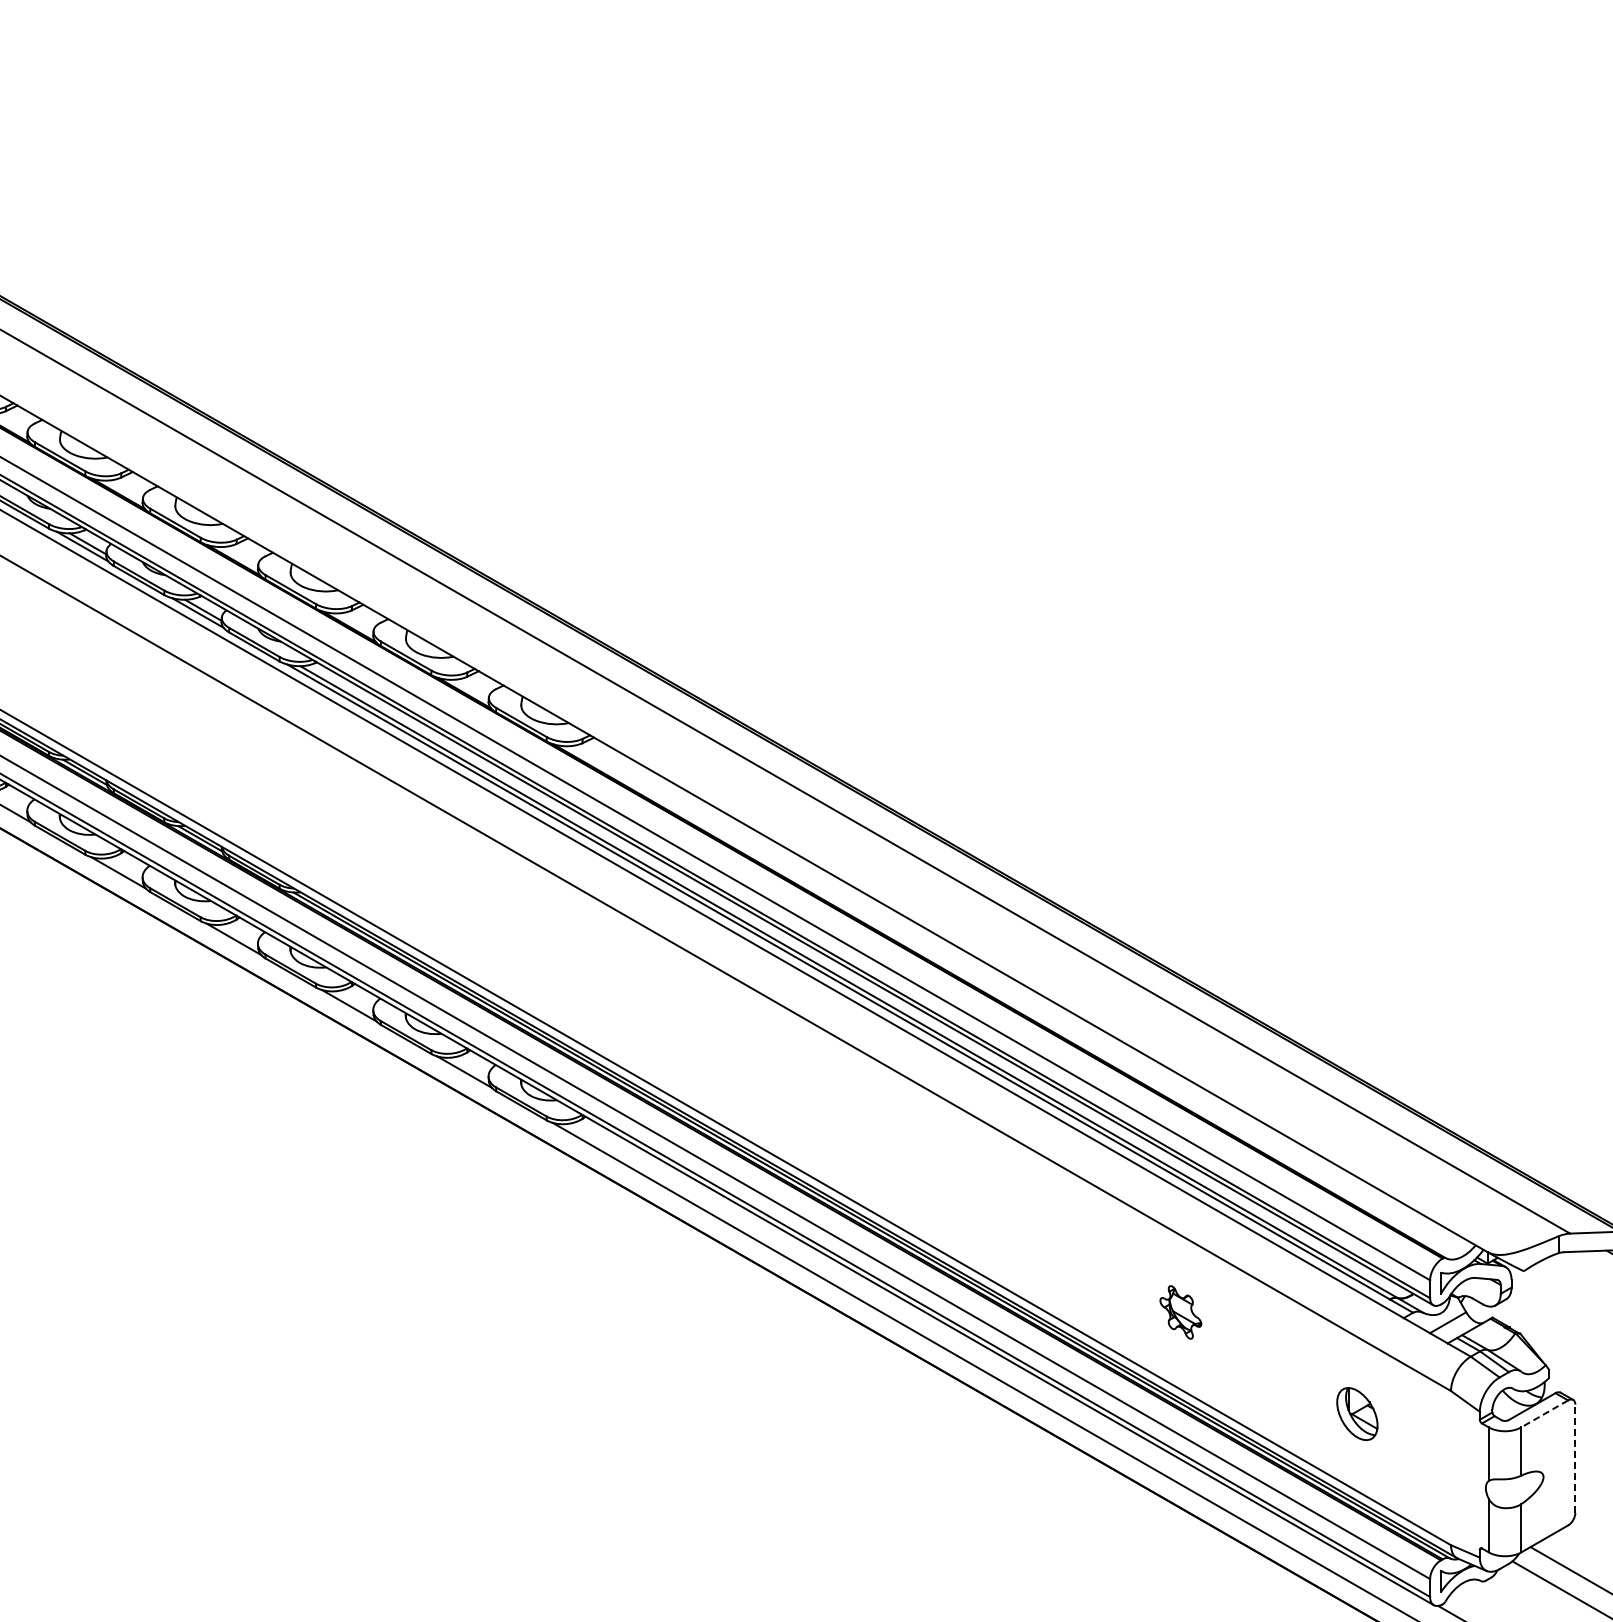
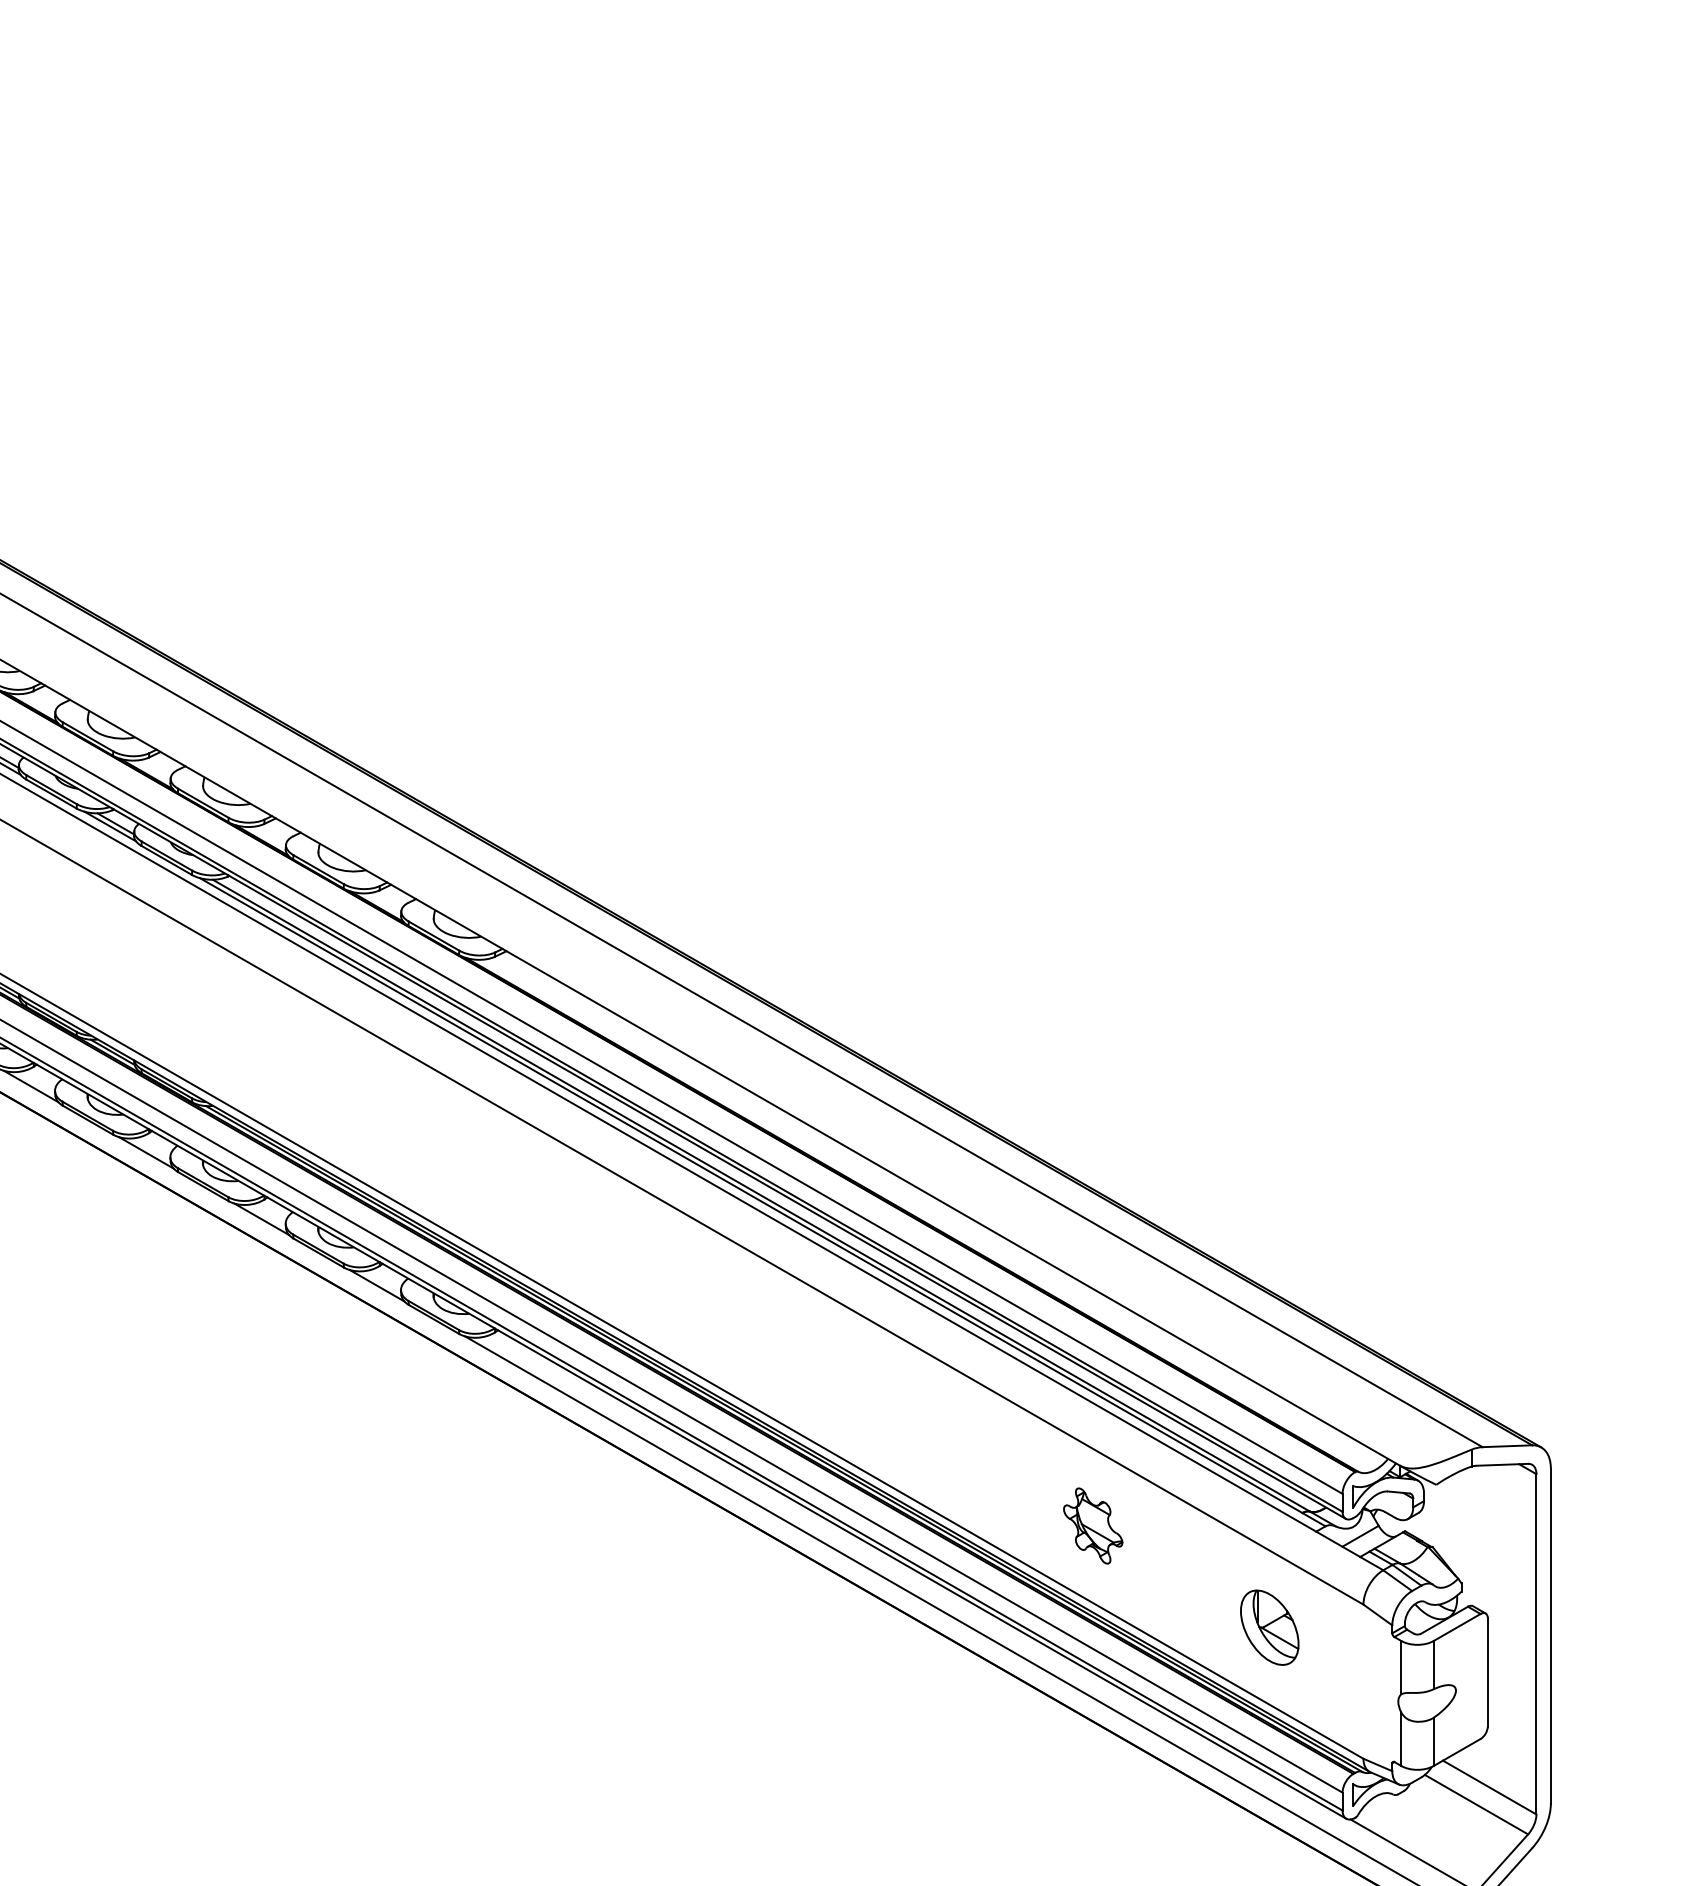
part: (1181, 1311) -> (1093, 1525), size x1.43
part: (1357, 1413) -> (1269, 1627), size x1.43
line: (1544, 1413) -> (1456, 1627), dashed -> solid
line: (1575, 1457) -> (1487, 1671), dashed -> solid

